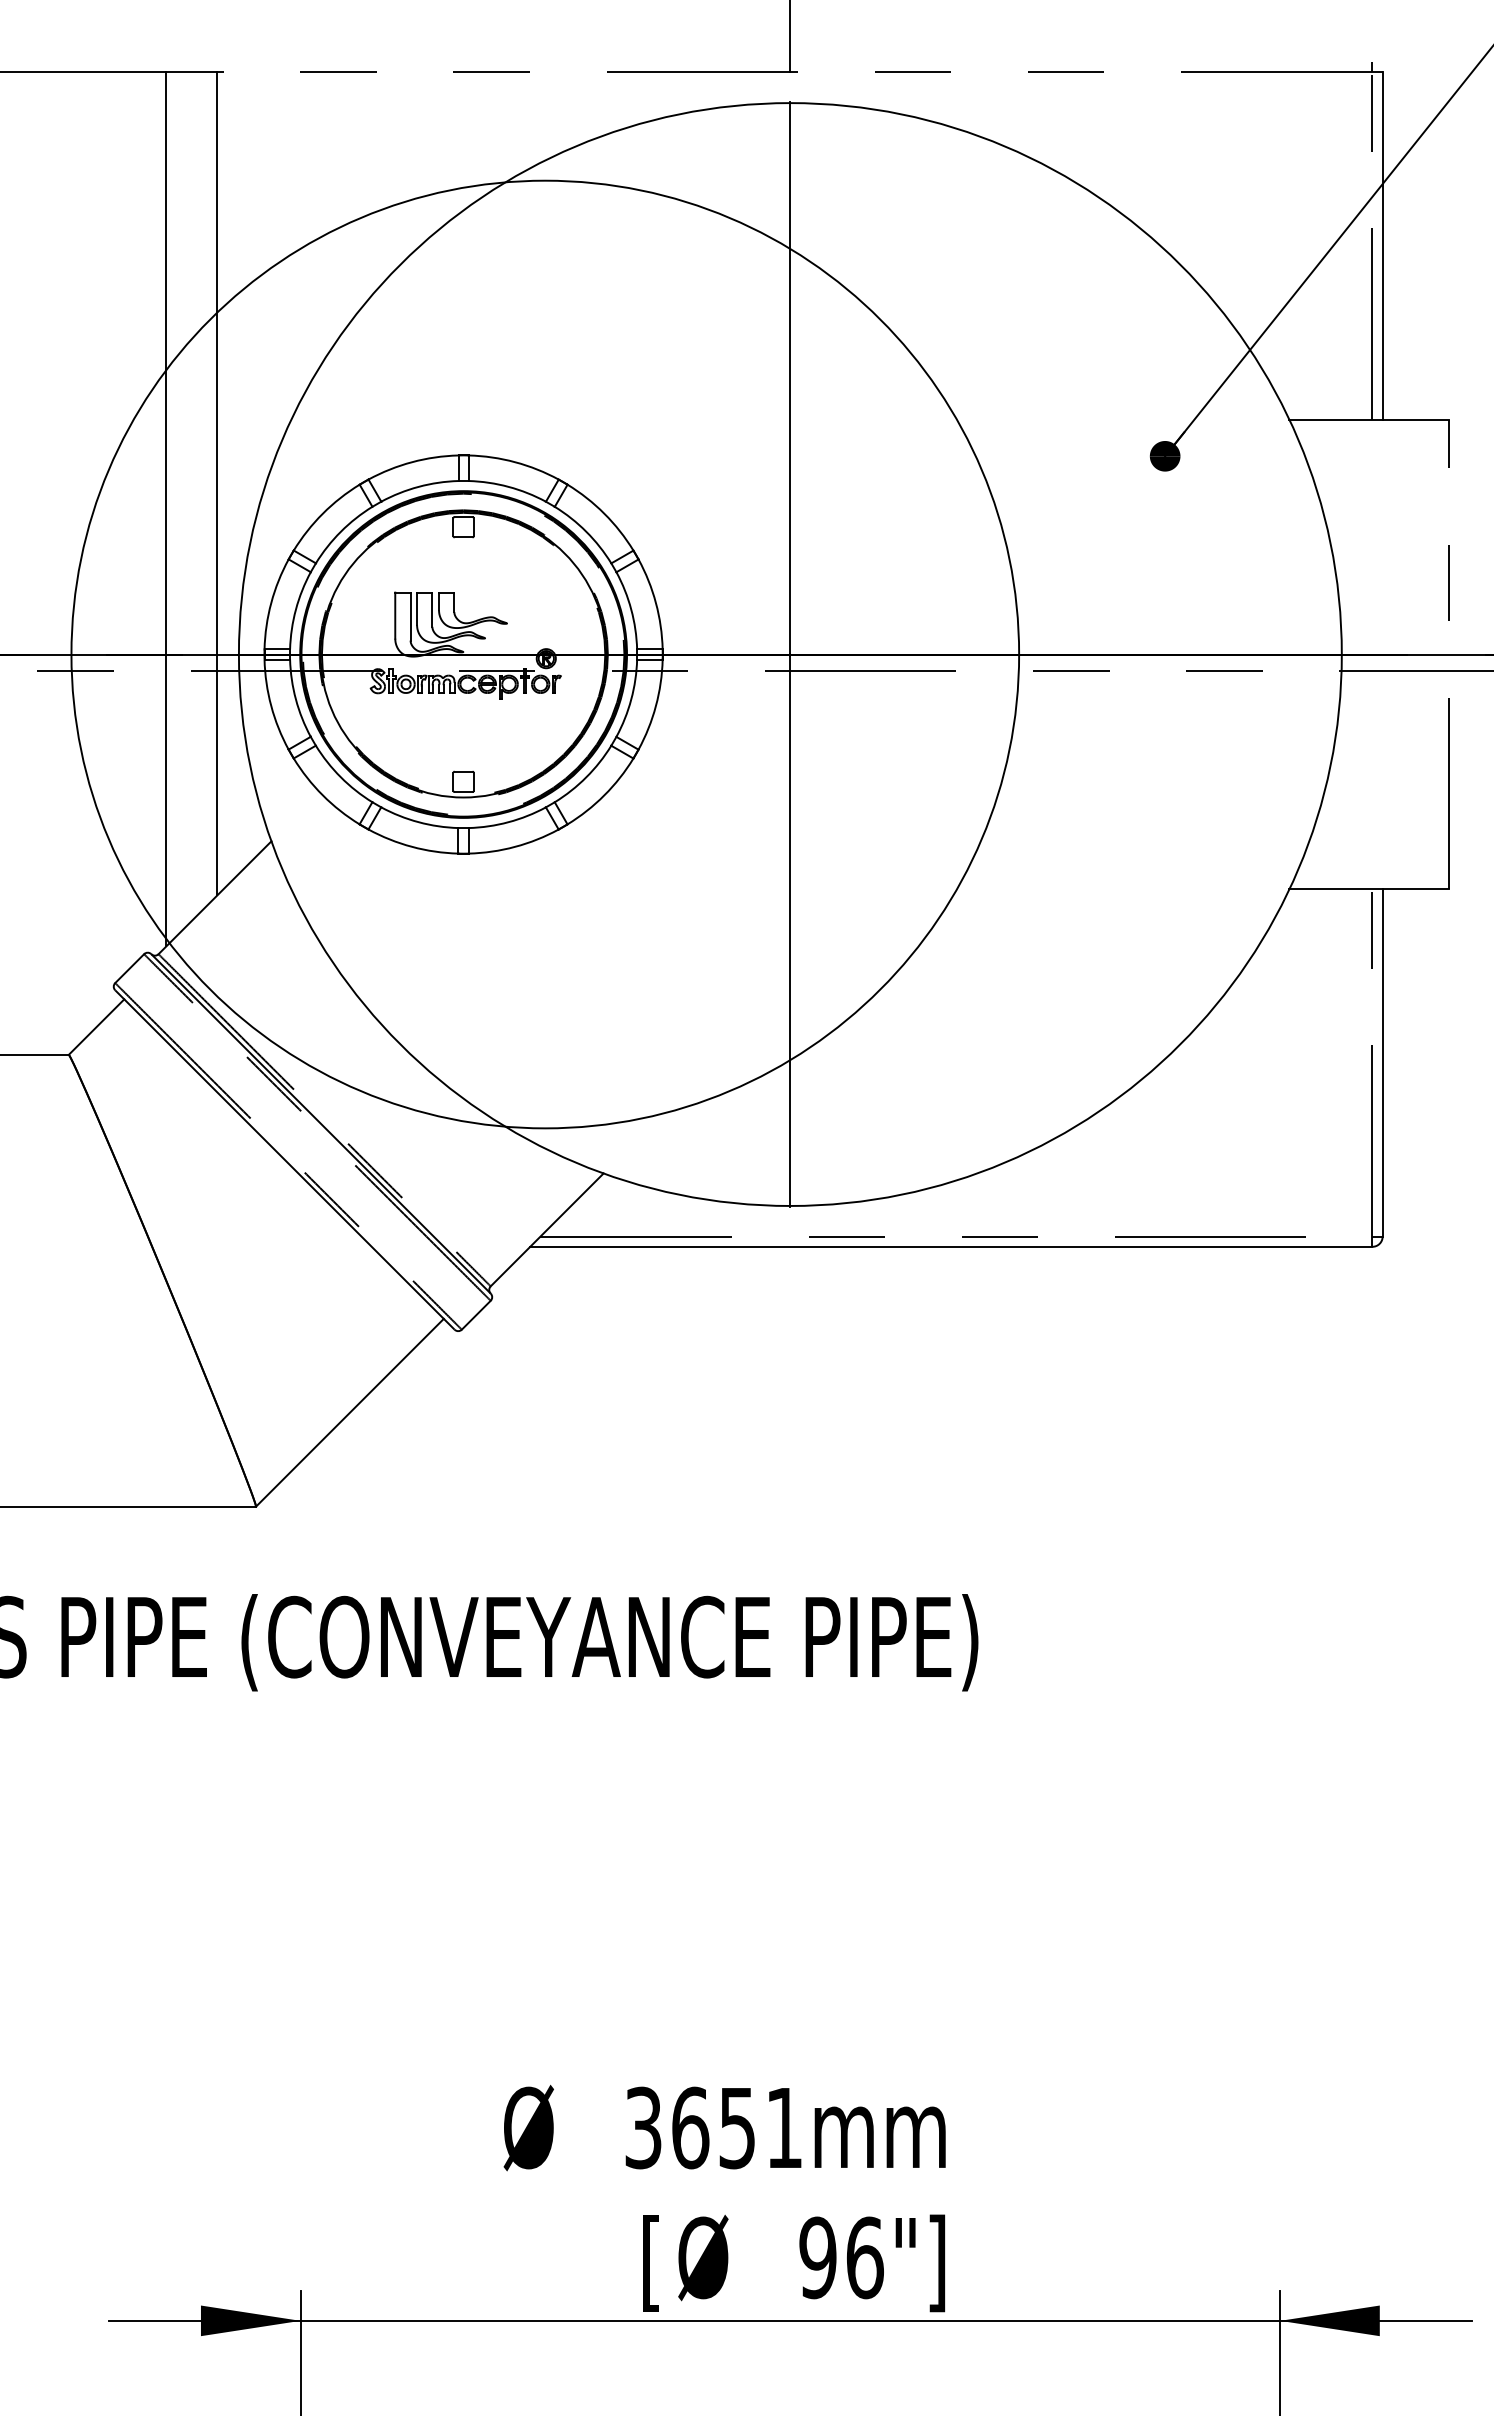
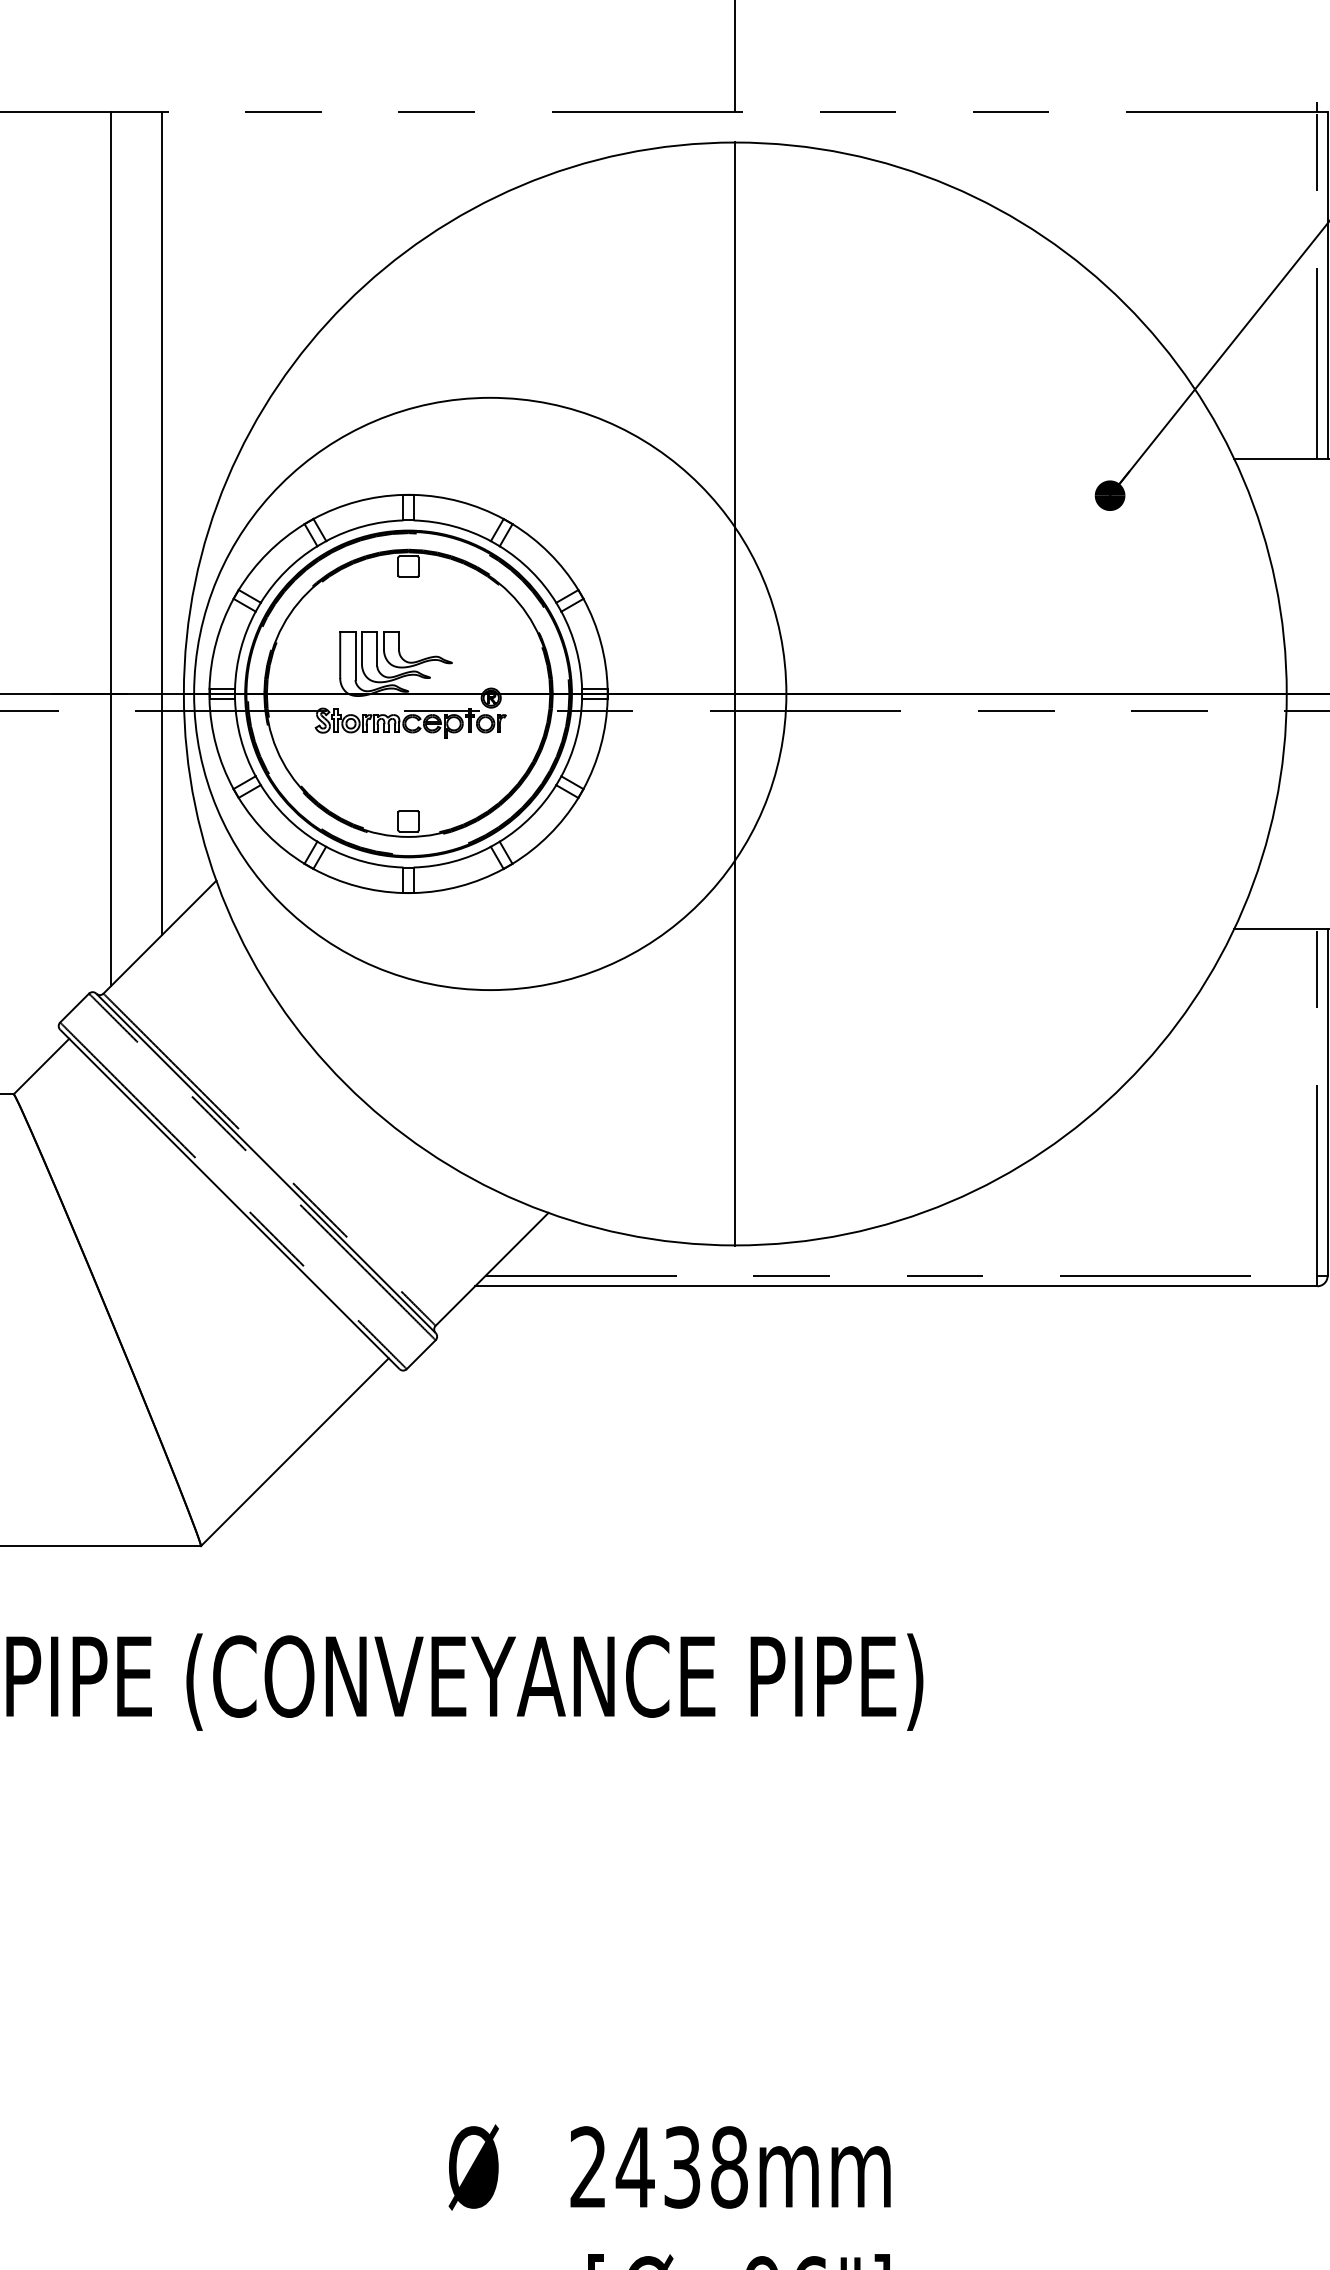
circle: (545, 654) -> (490, 693), size x0.62
text: (713, 2127) -> (658, 2166), 3651mm -> 2438mm

